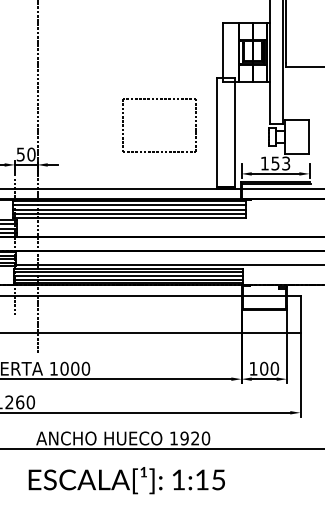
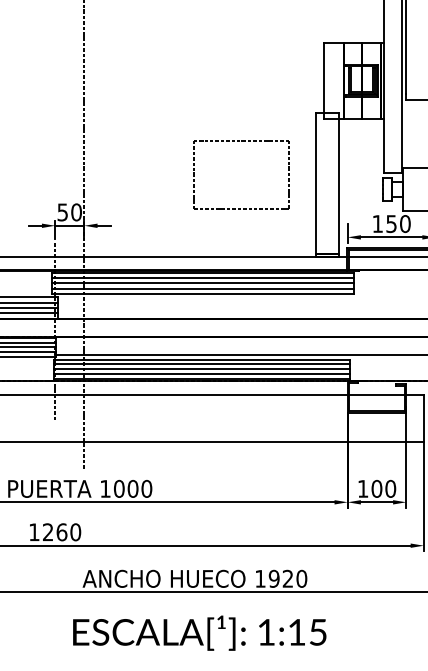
text: (286, 163) -> (405, 223), 153 -> 150

